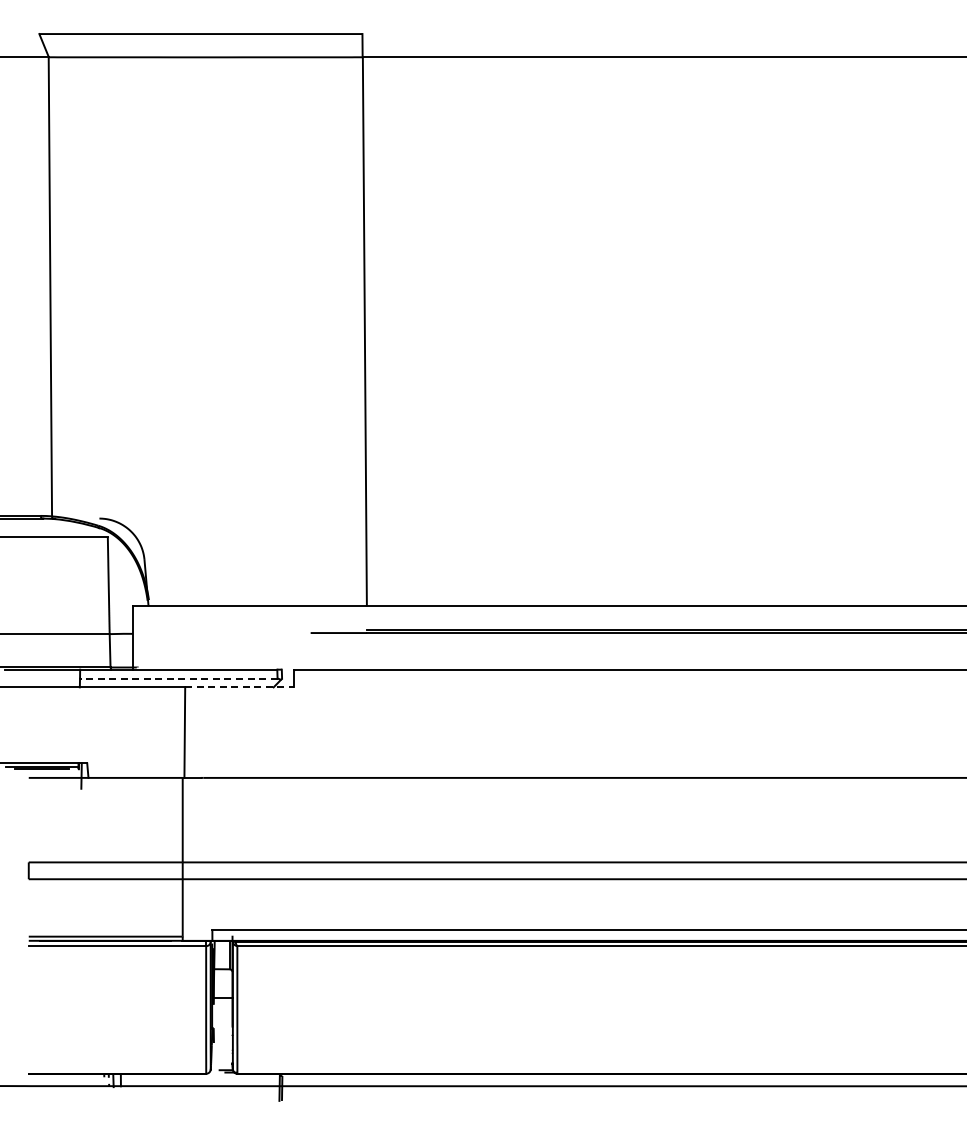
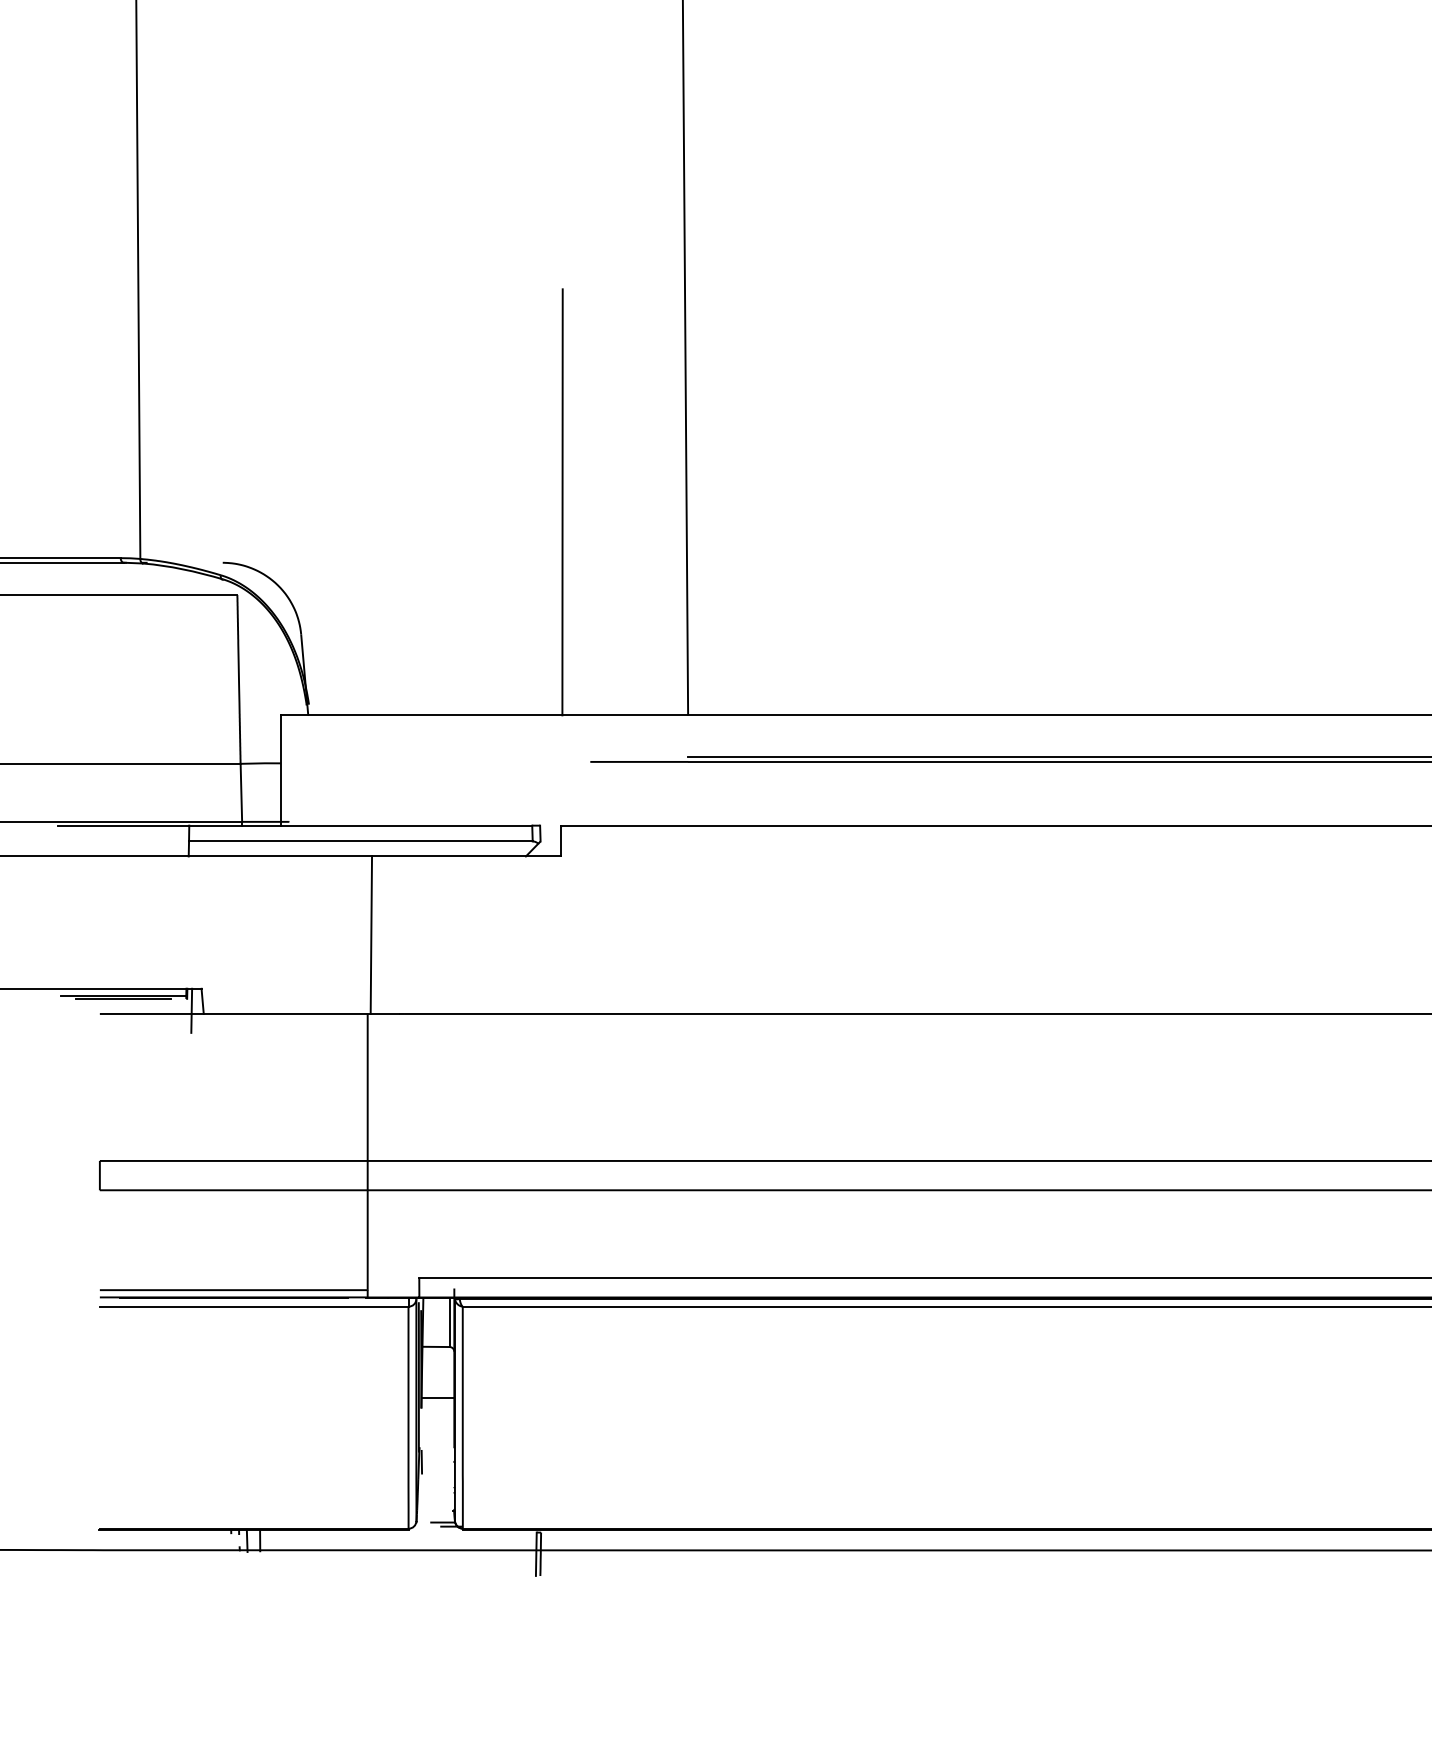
line: (294, 483) -> (562, 501), added
line: (178, 678) -> (360, 841), dashed -> solid
line: (240, 687) -> (468, 856), dashed -> solid

